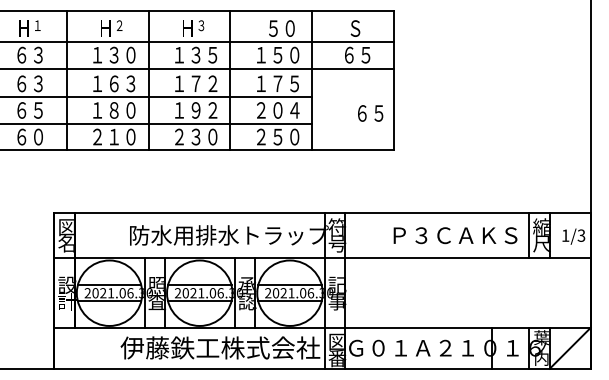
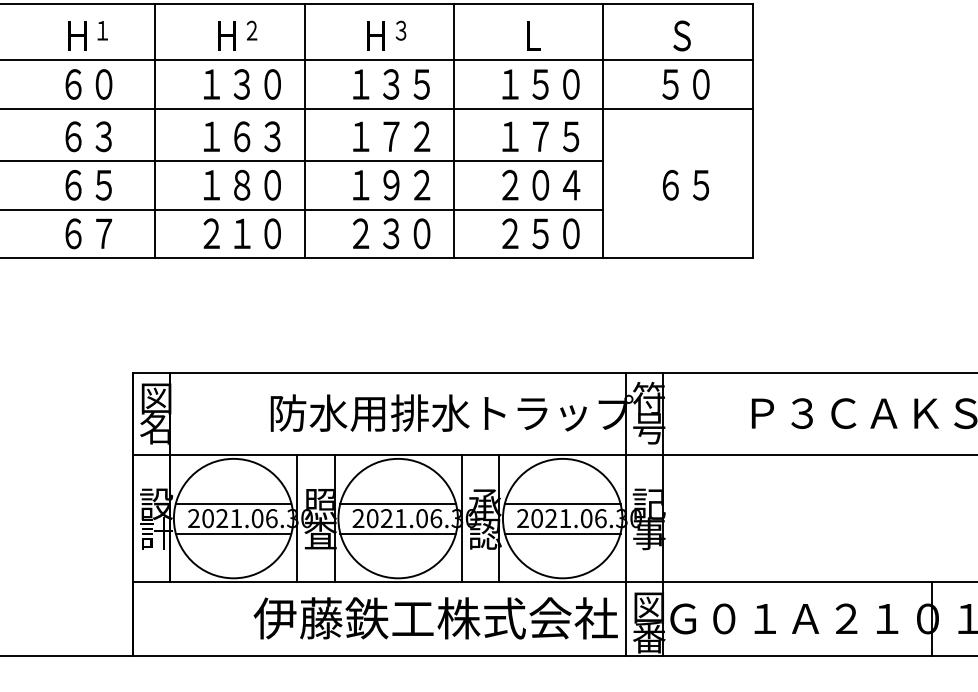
text: (281, 28) -> (547, 35), ５０ -> Ｌ
text: (357, 54) -> (685, 83), ６５ -> ５０
text: (38, 55) -> (104, 85), ６３ -> ６０
text: (370, 113) -> (685, 185), moved
text: (38, 136) -> (104, 232), ６０ -> ６７

